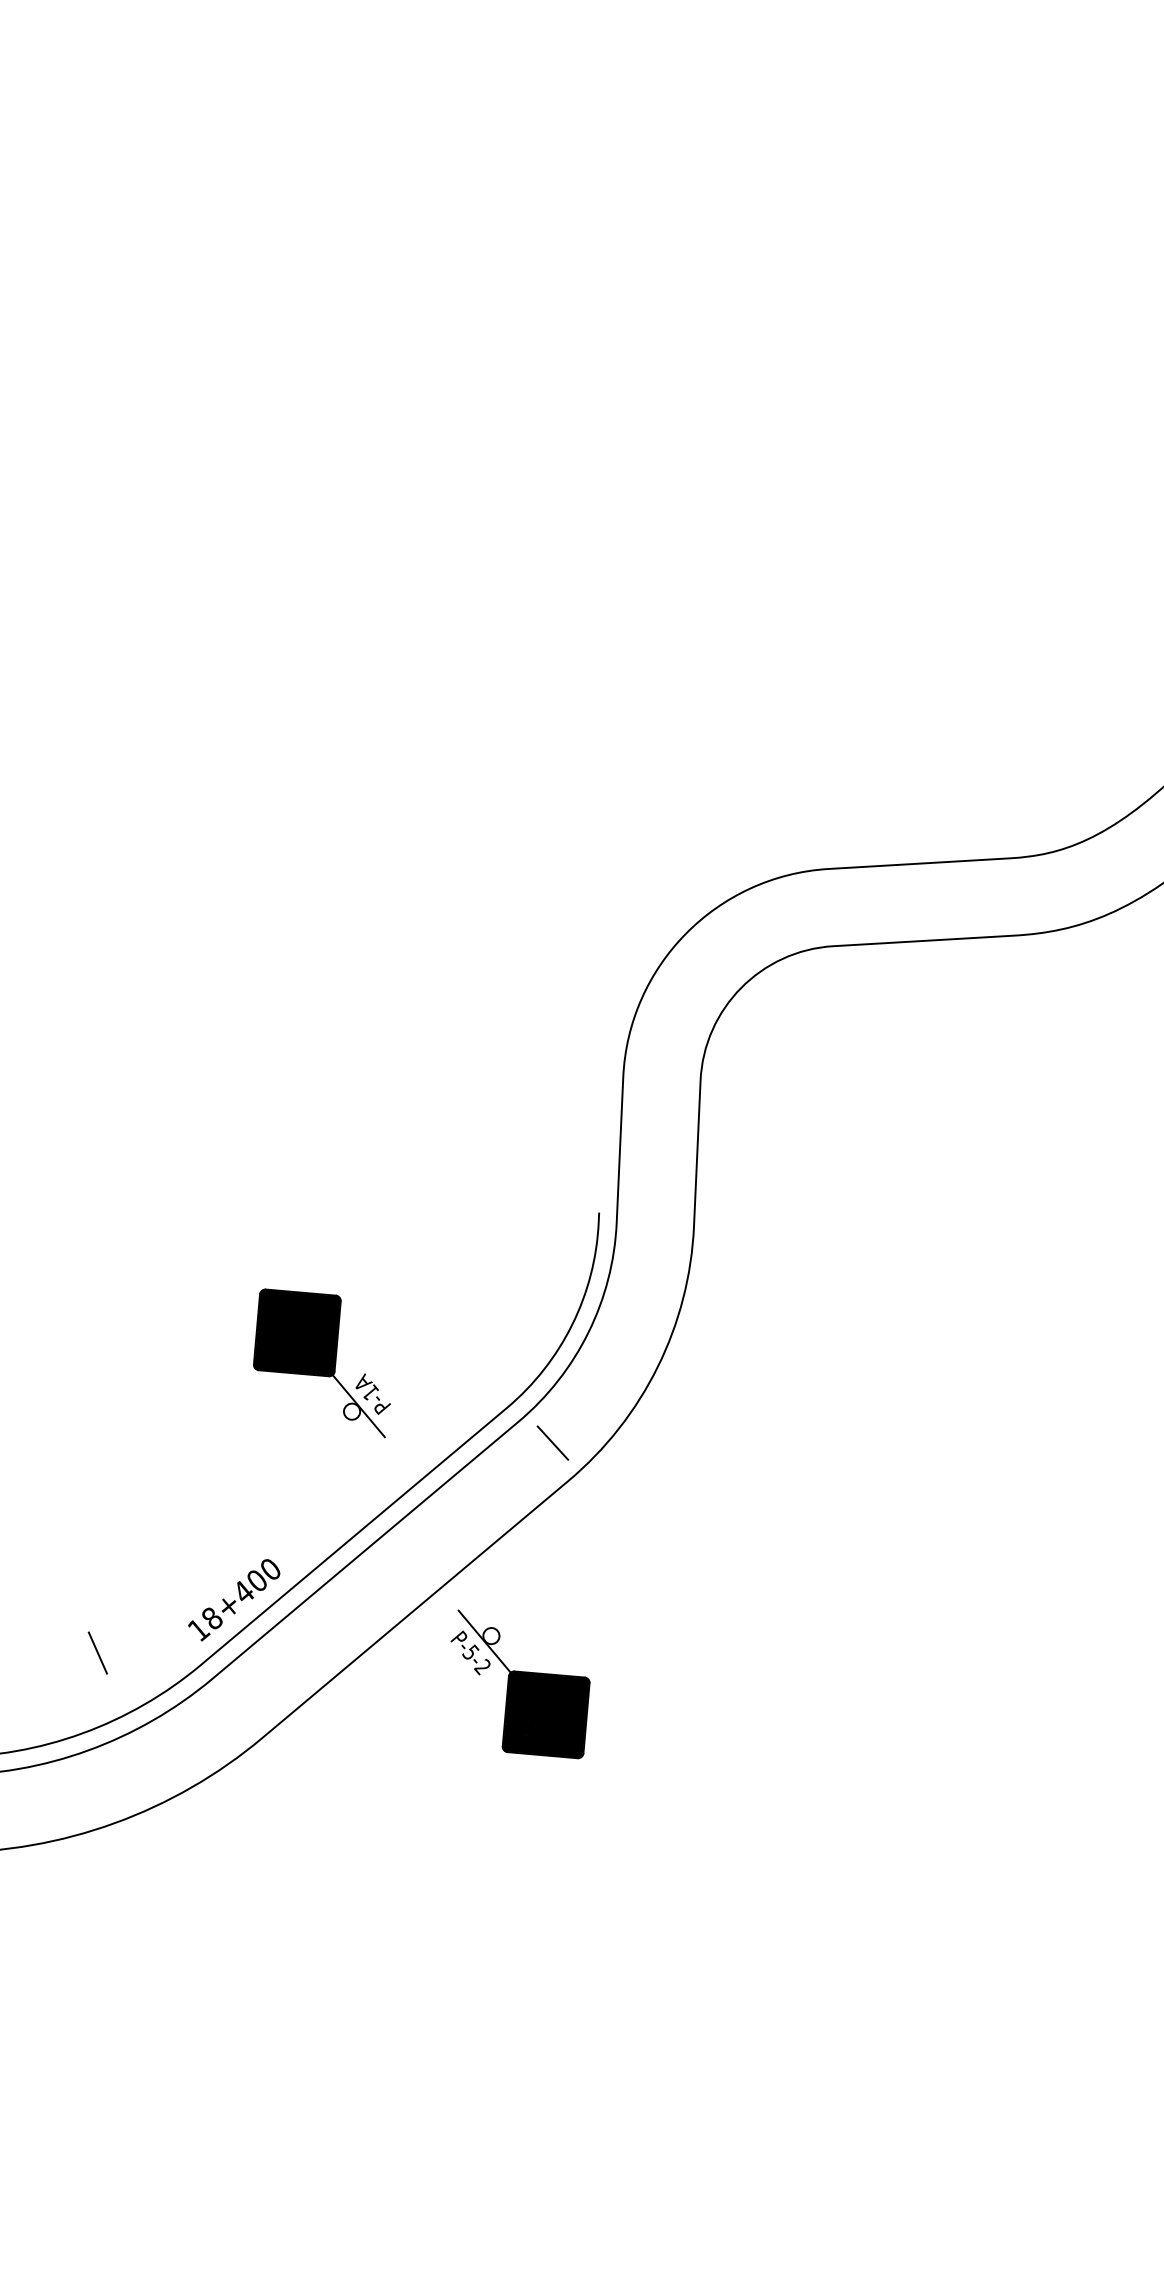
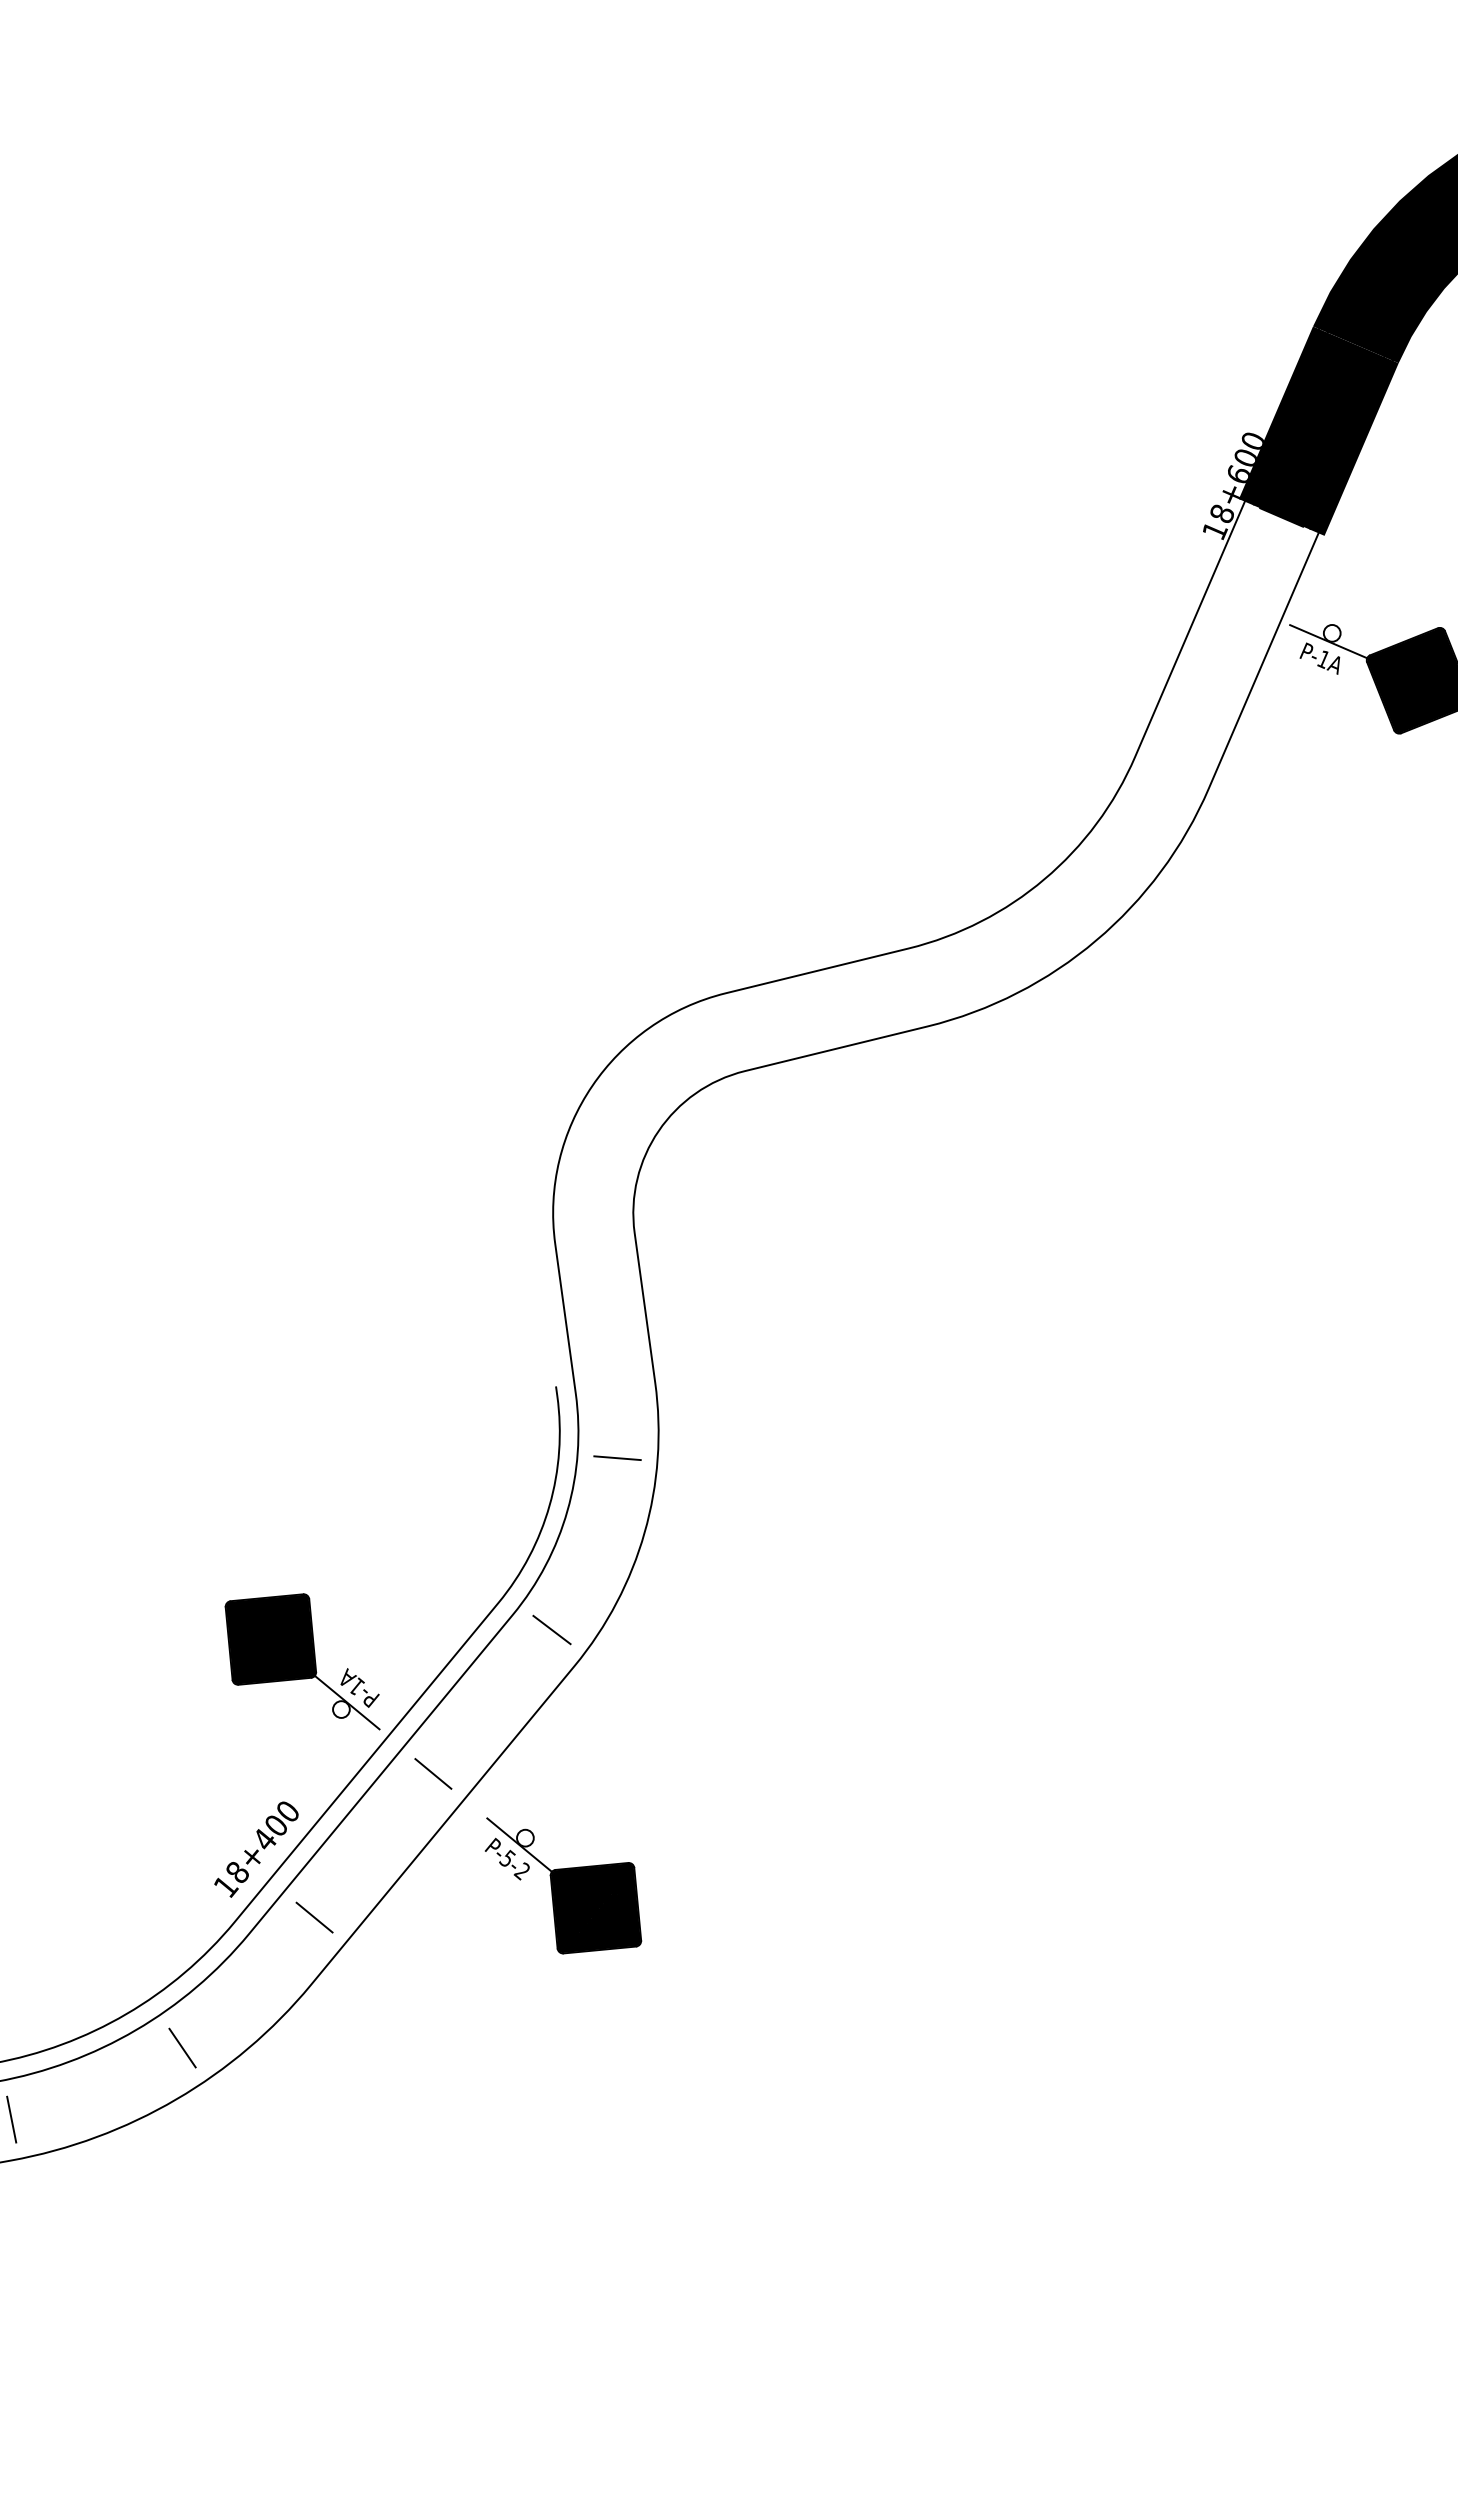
line: (644, 1291) -> (617, 1458), added
part: (323, 1359) -> (302, 1661), moved
line: (415, 1558) -> (433, 1773), added
line: (97, 1652) -> (182, 2047), moved
line: (277, 1674) -> (314, 1917), added

